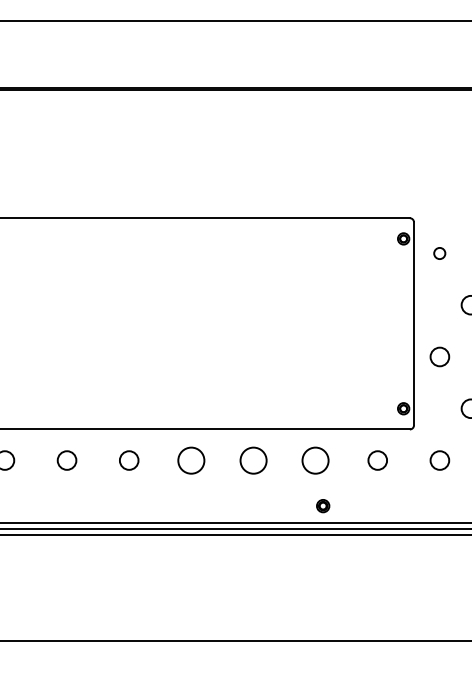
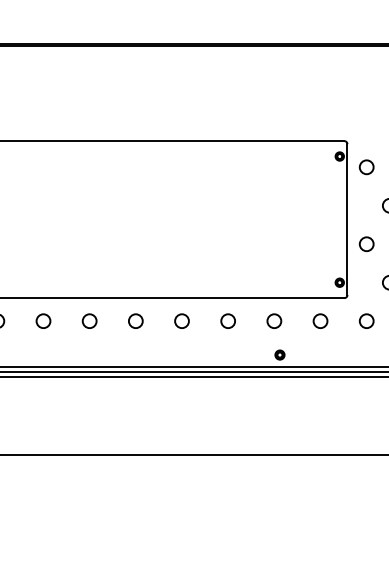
circle: (439, 253) -> (366, 167), size x1.67
circle: (190, 459) -> (181, 320), size x0.71
circle: (252, 459) -> (227, 320), size x0.71
circle: (315, 459) -> (274, 320), size x0.71

